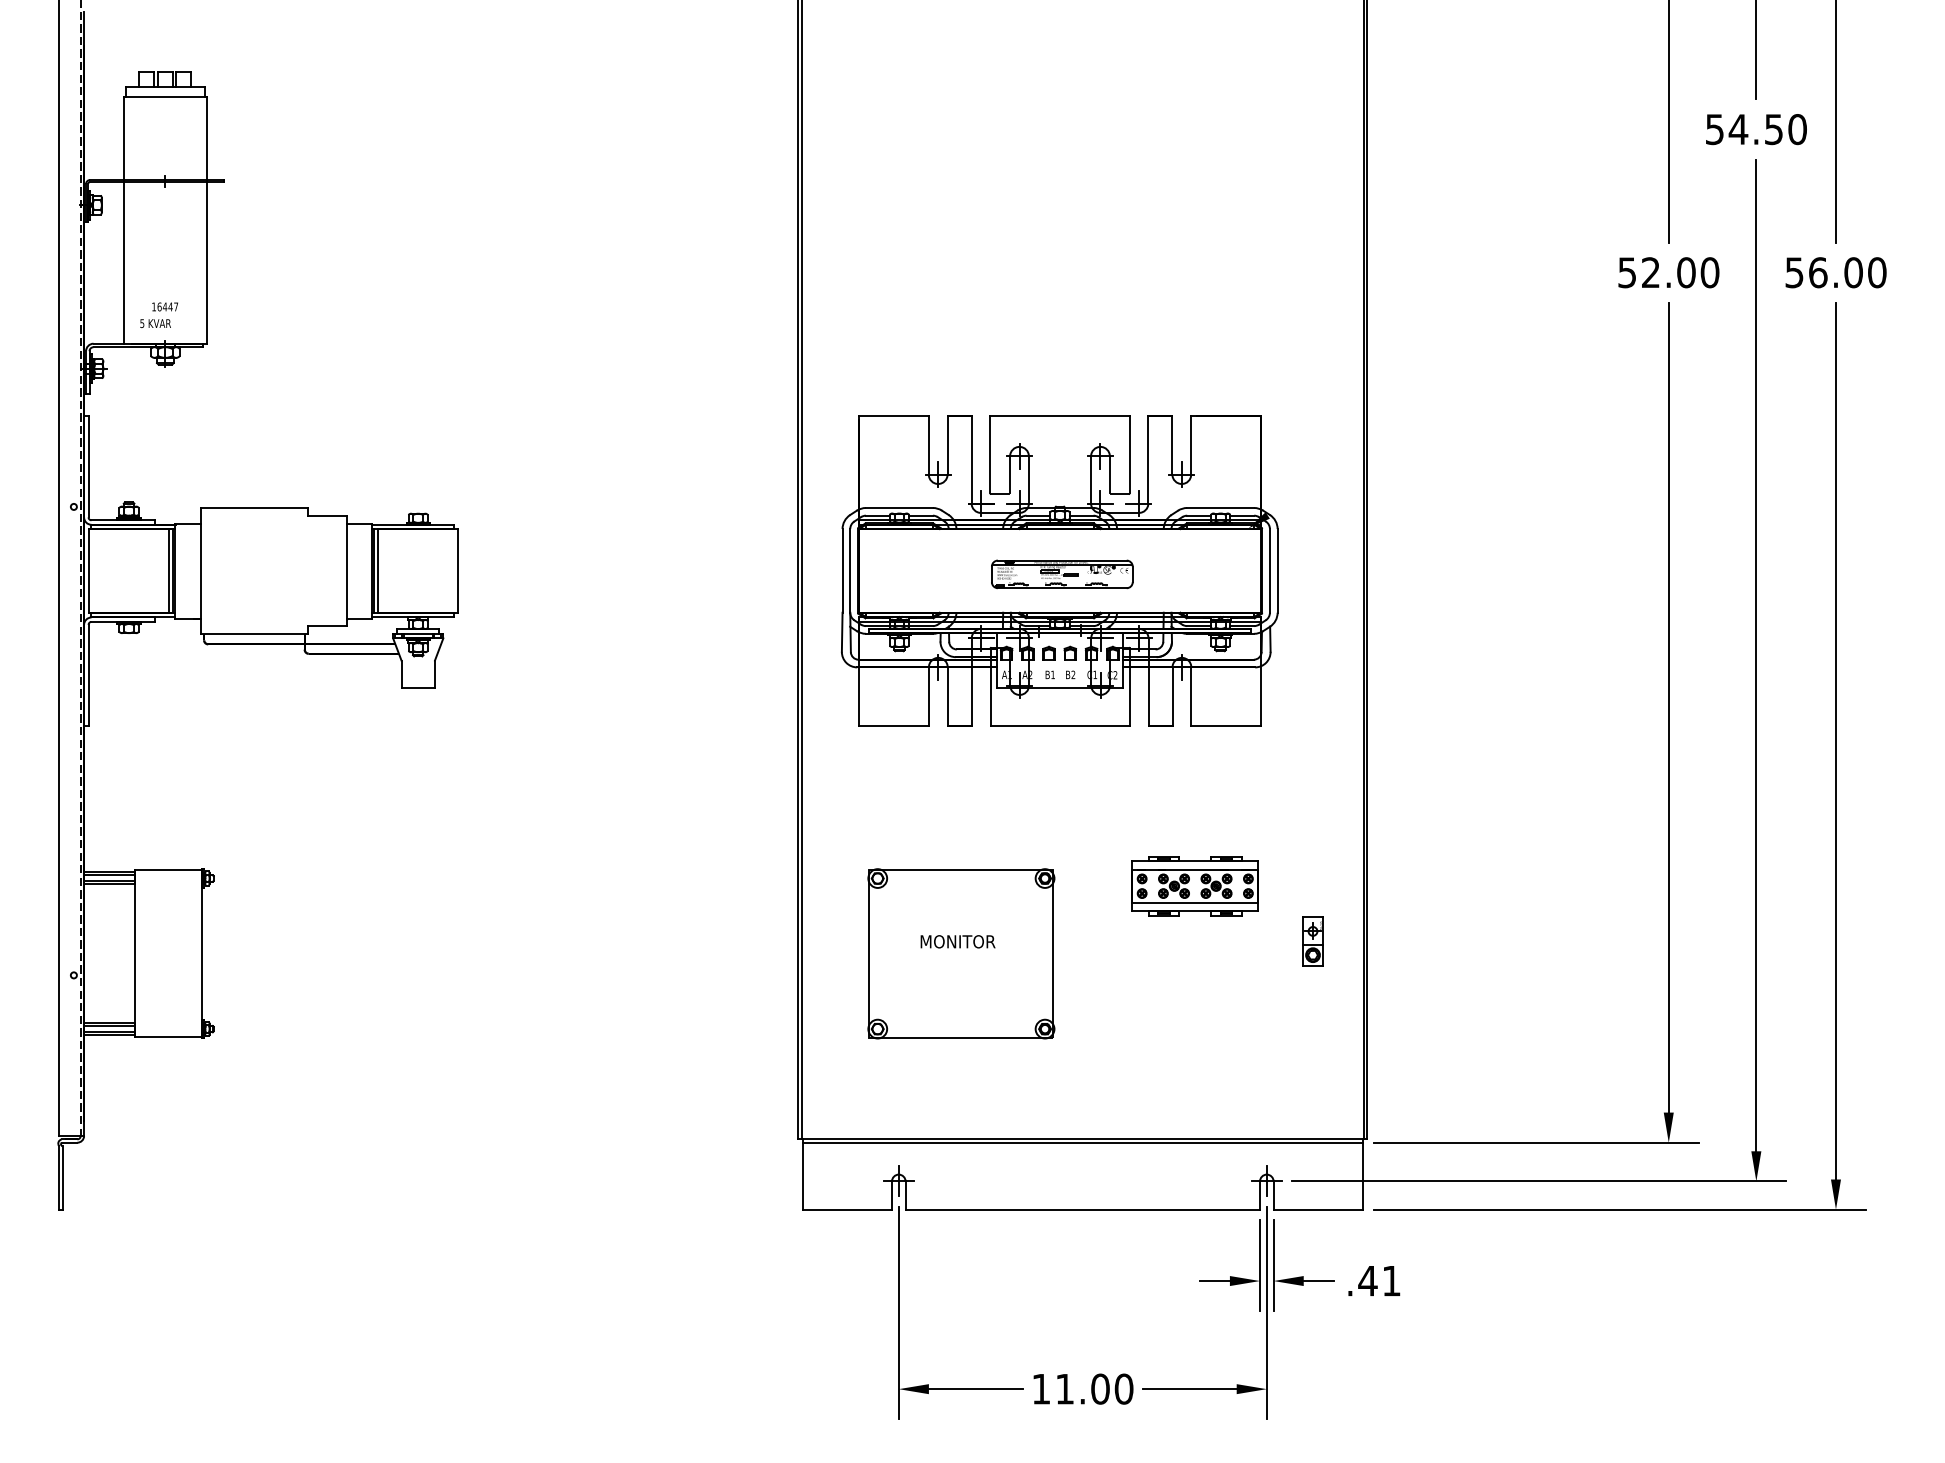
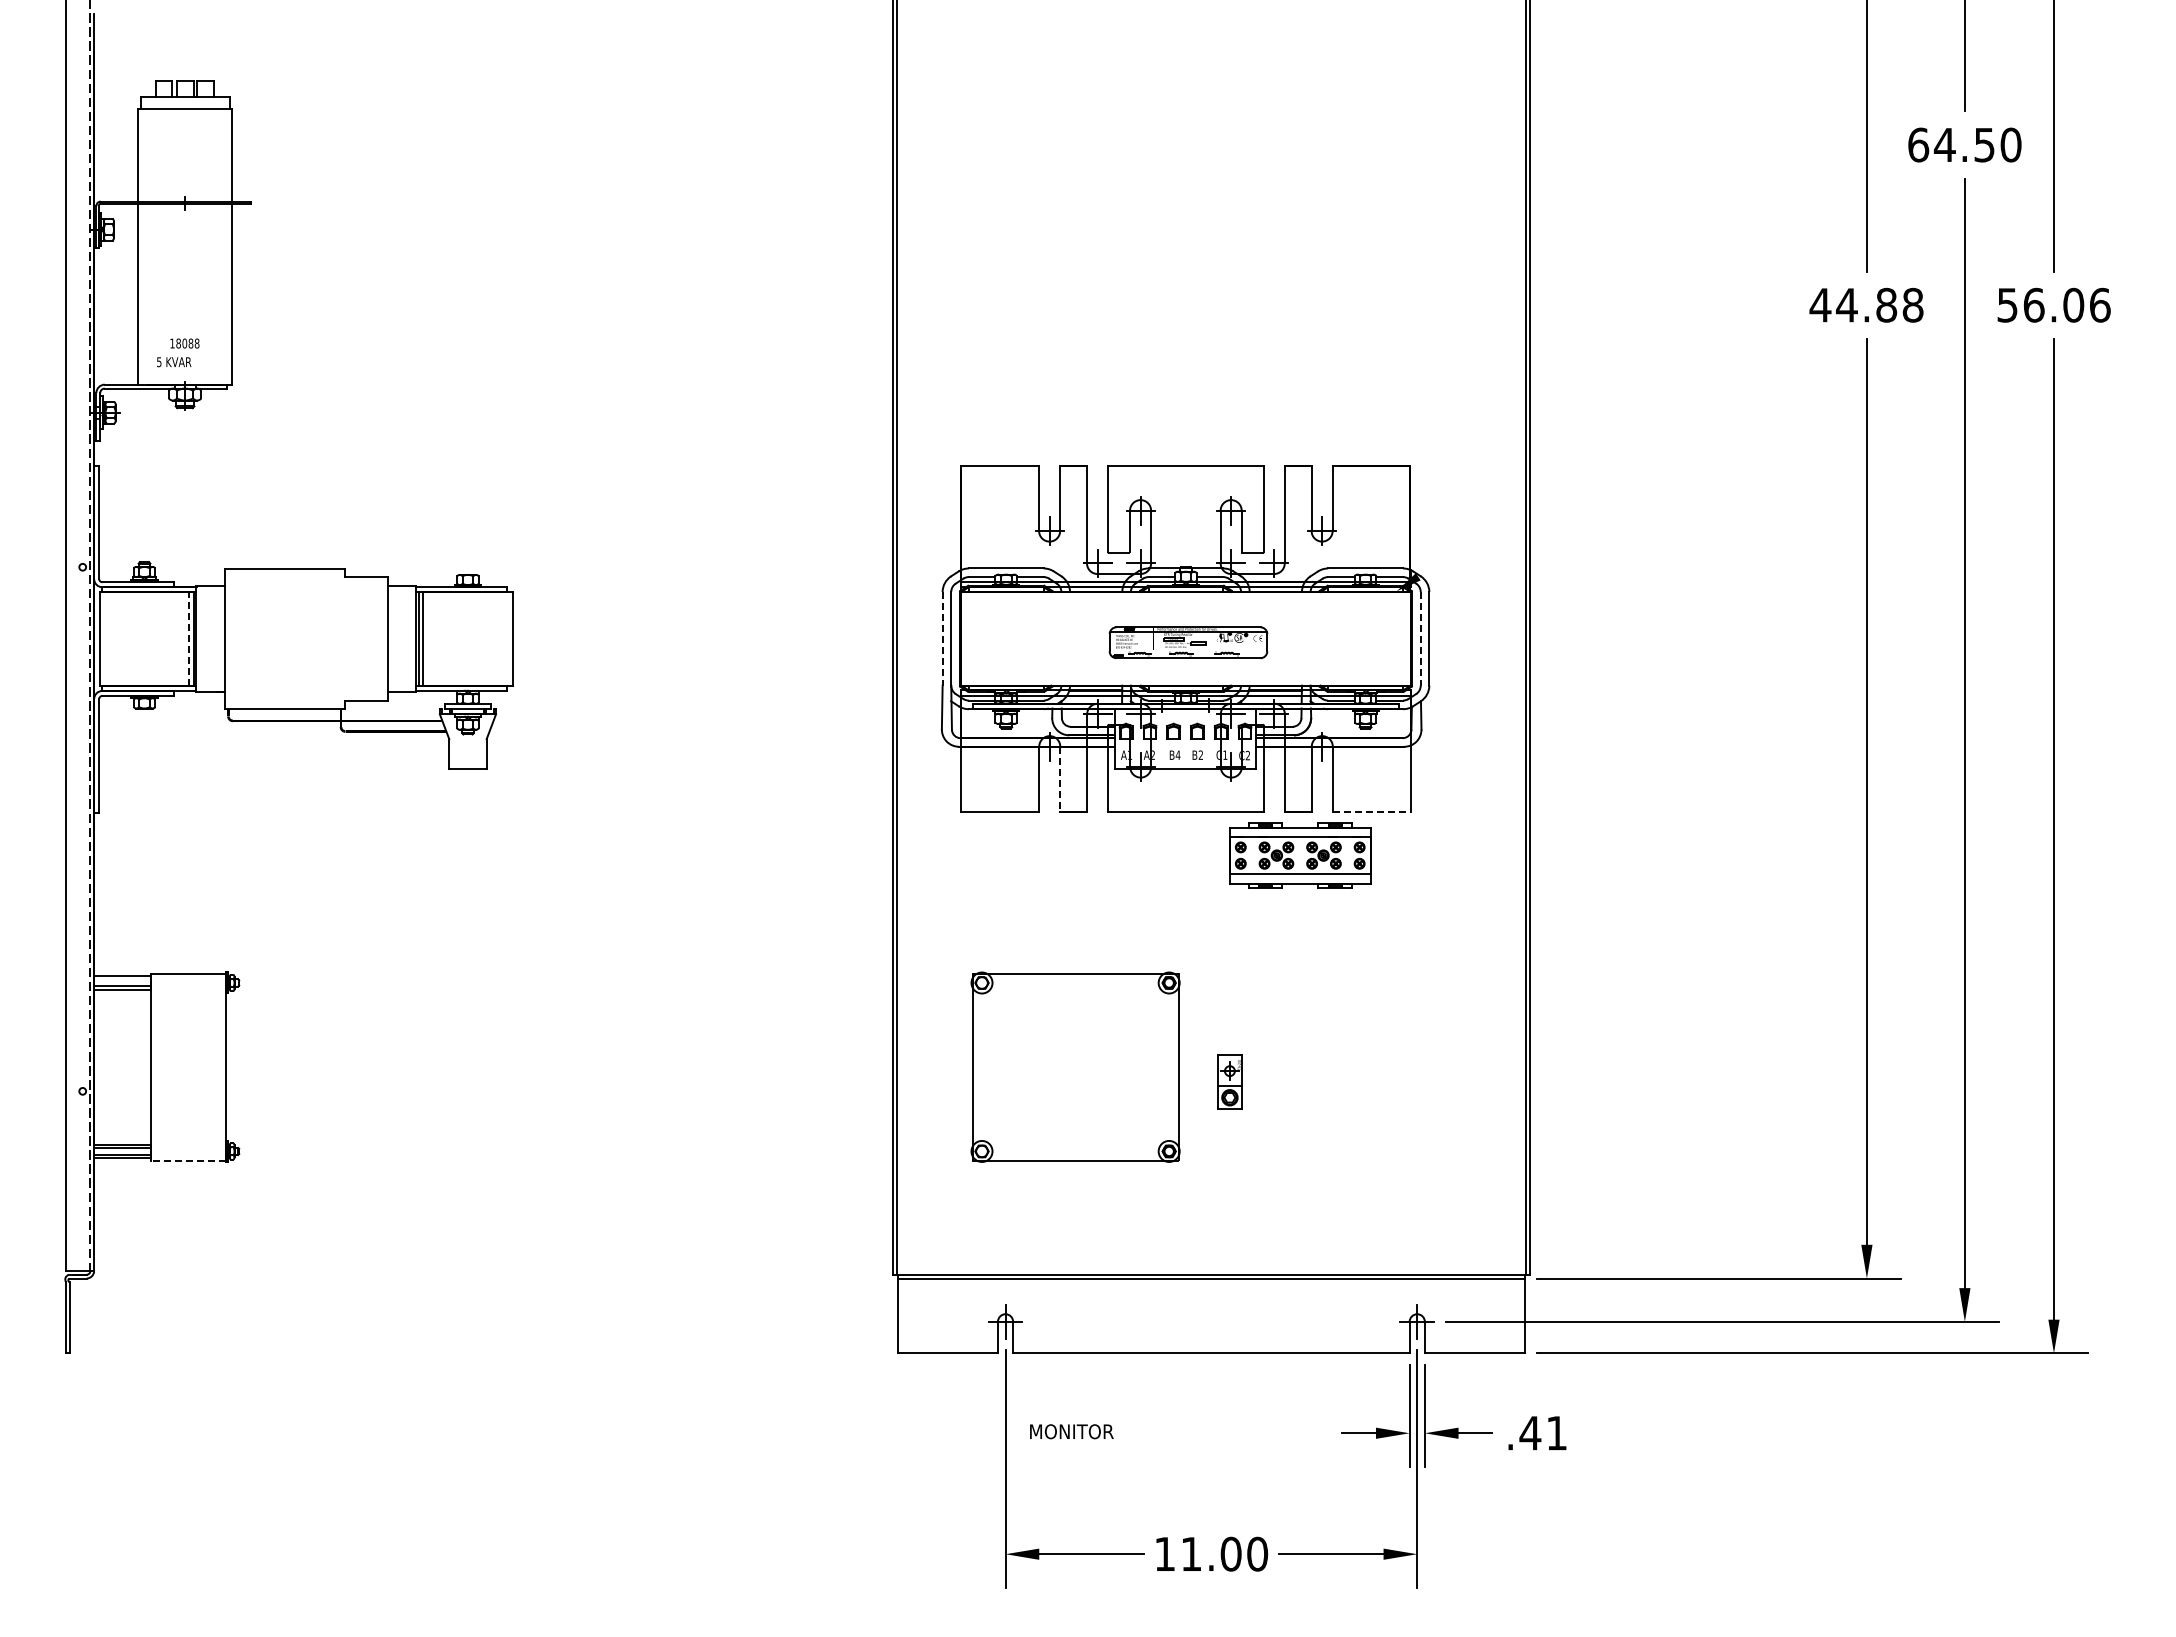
text: (1714, 129) -> (1918, 144), 54.50 -> 64.50
text: (1668, 272) -> (1866, 304), 52.00 -> 44.88
text: (1876, 272) -> (2099, 304), 56.00 -> 56.06
text: (167, 306) -> (187, 343), 16447 -> 18088
line: (842, 570) -> (942, 638), solid -> dashed
line: (1269, 570) -> (1420, 638), solid -> dashed
line: (169, 571) -> (189, 639), solid -> dashed
text: (1052, 674) -> (1177, 754), B1 -> B4
line: (947, 696) -> (1060, 779), solid -> dashed
line: (1225, 726) -> (1371, 812), solid -> dashed
line: (110, 875) -> (123, 979), removed
part: (1195, 886) -> (1300, 855), moved
part: (1312, 940) -> (1229, 1081), moved
text: (957, 941) -> (1071, 1431), moved
line: (168, 1037) -> (188, 1160), solid -> dashed

